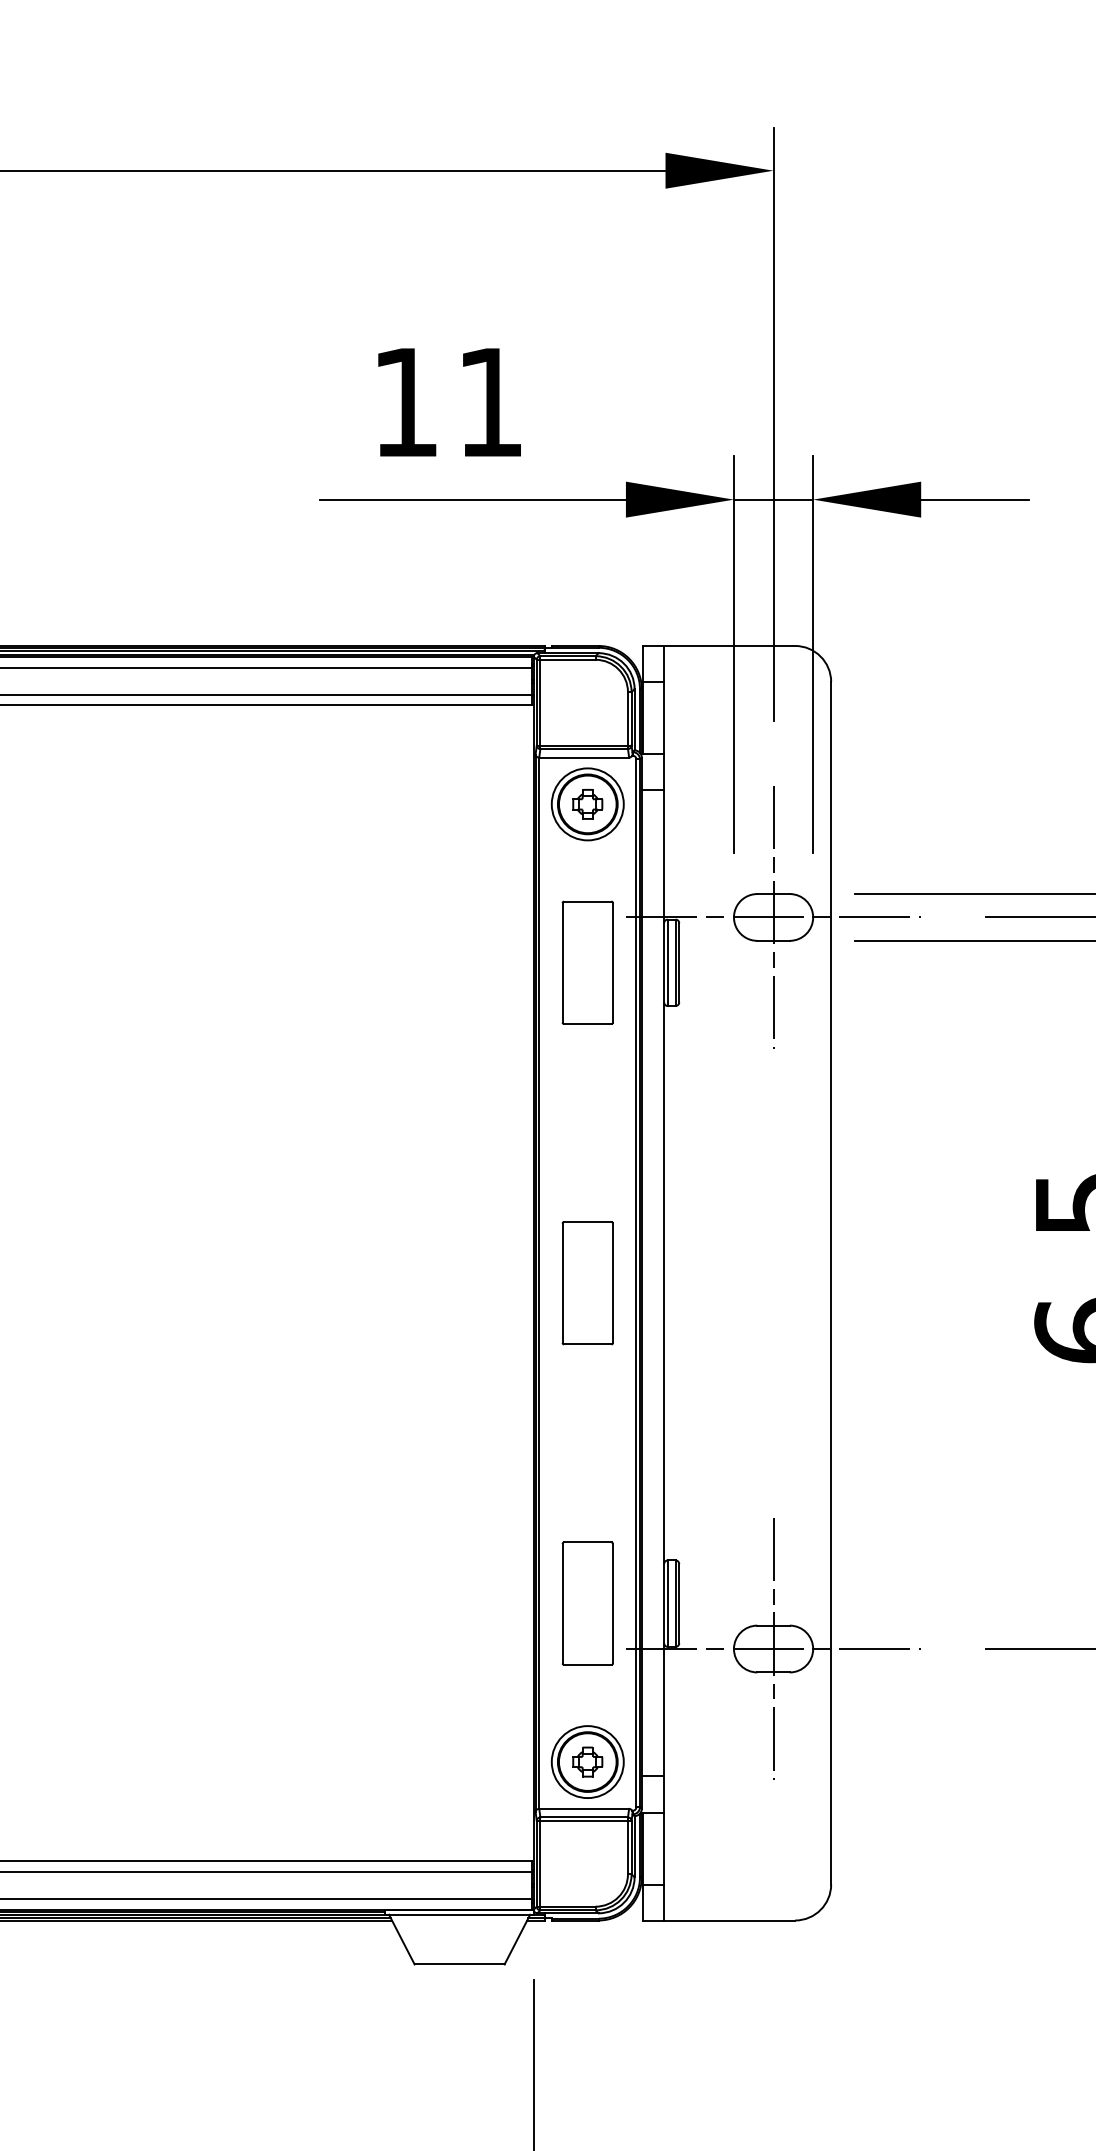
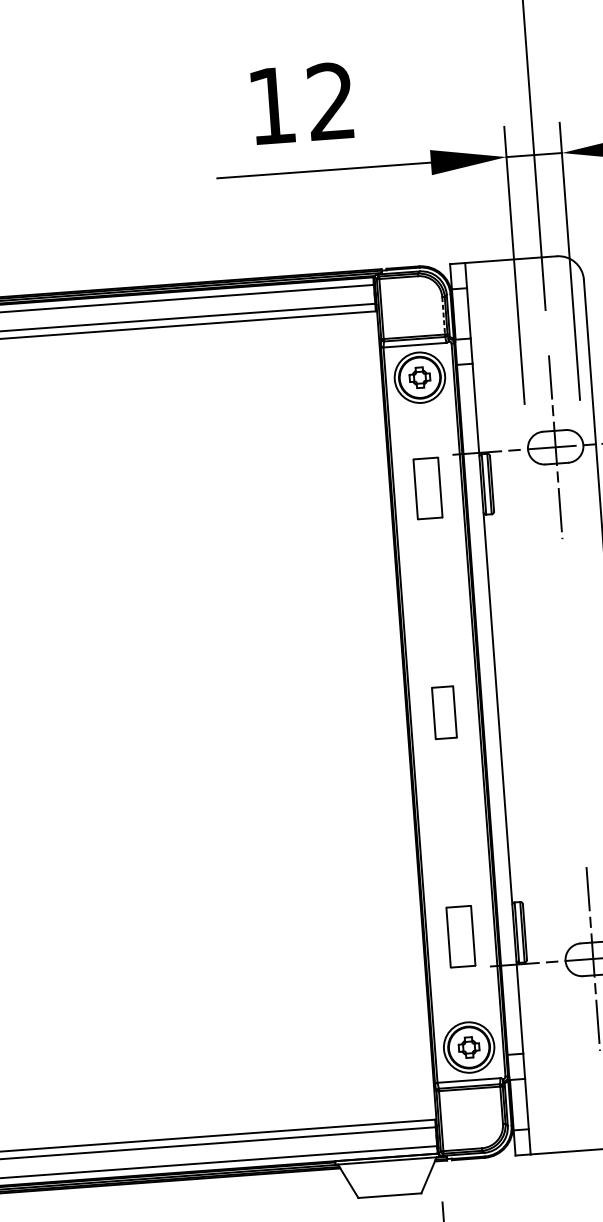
text: (489, 401) -> (330, 100), 11 -> 12
line: (627, 718) -> (443, 315), solid -> dashed
part: (587, 962) -> (427, 488), size x0.7
part: (587, 1283) -> (444, 712), size x0.6
part: (587, 1603) -> (460, 936), size x0.7

